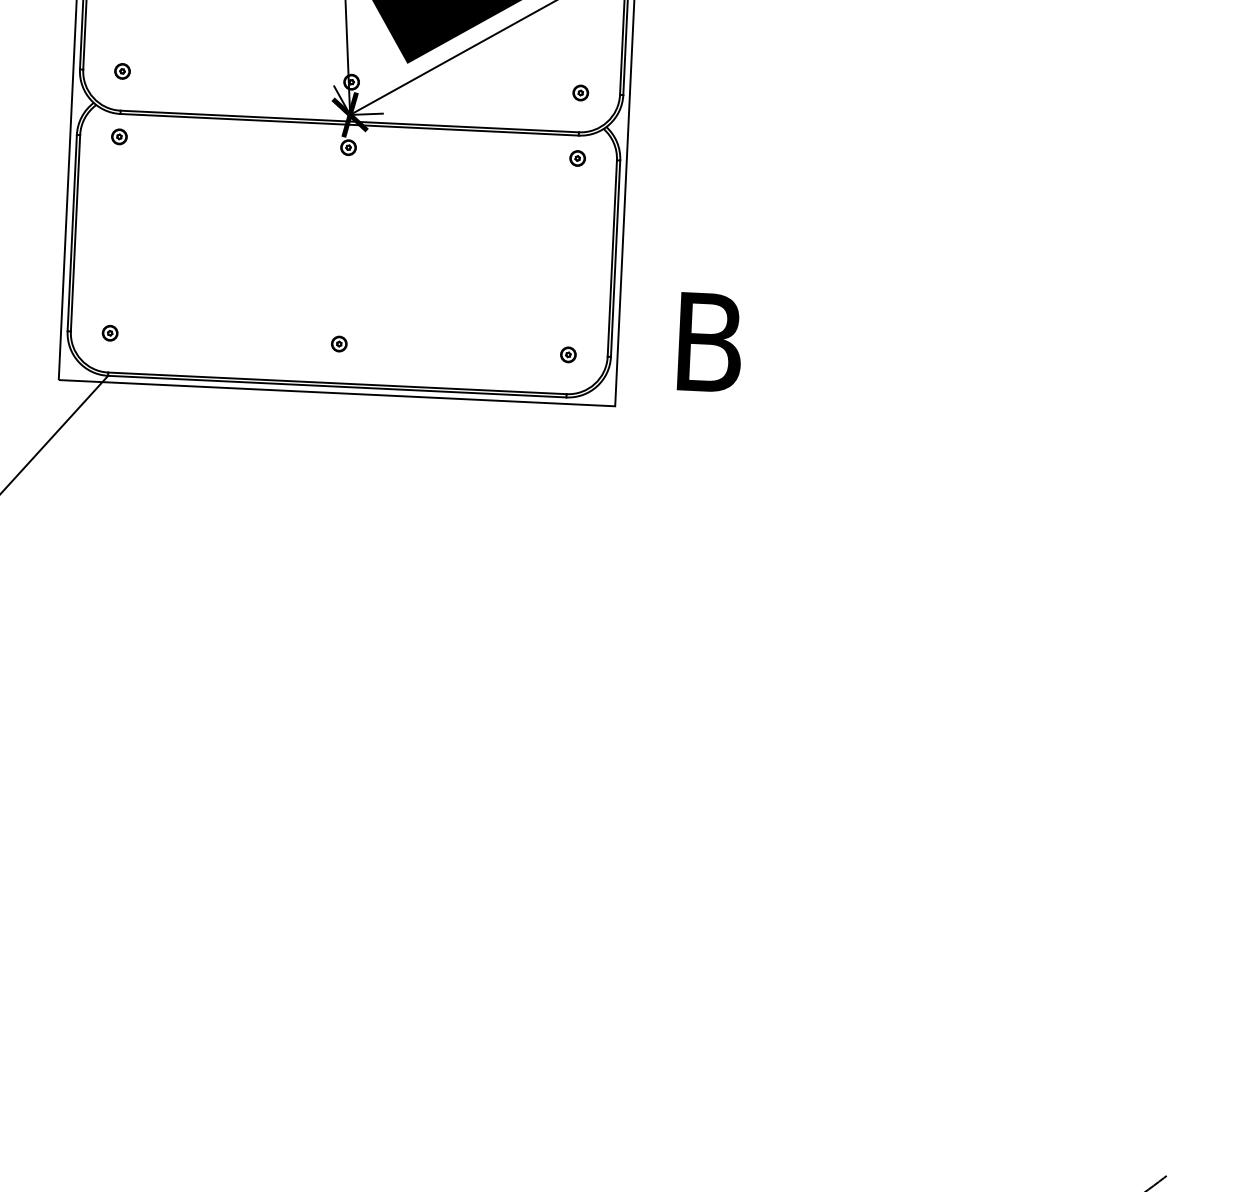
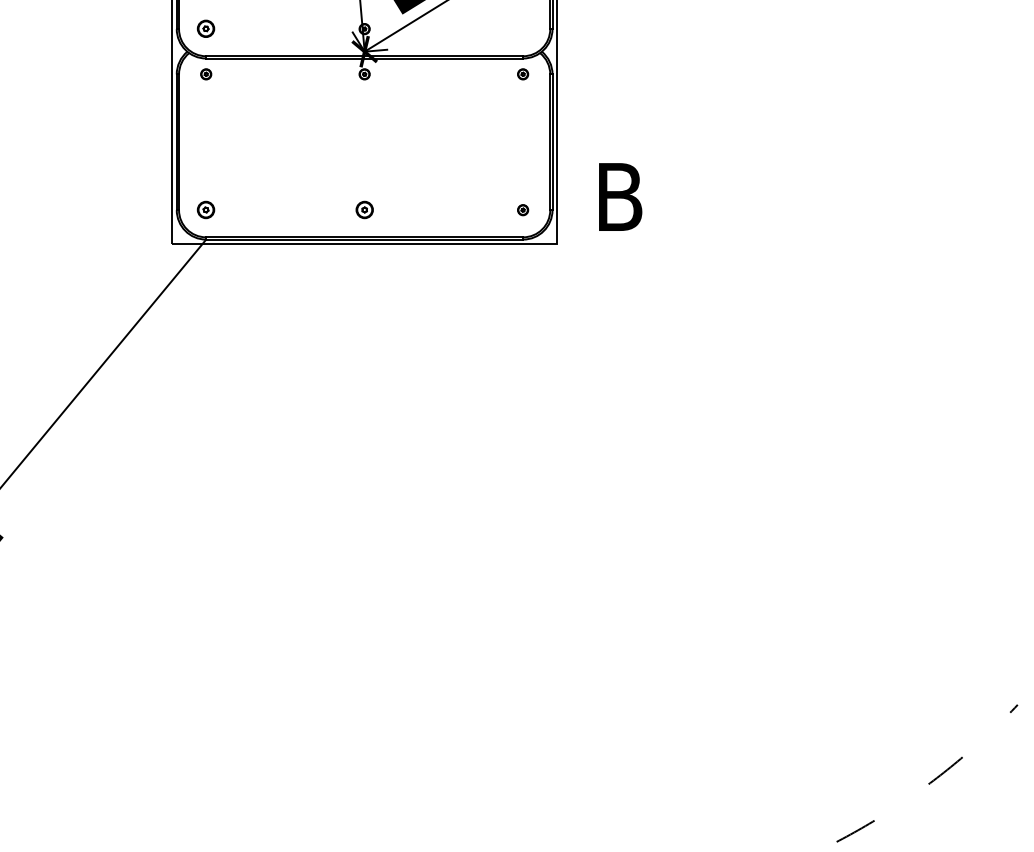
part: (122, 72) -> (206, 29), size x1.6
part: (581, 93) -> (523, 29), removed
part: (110, 333) -> (206, 210), size x1.6
part: (339, 344) -> (364, 210), size x1.6

